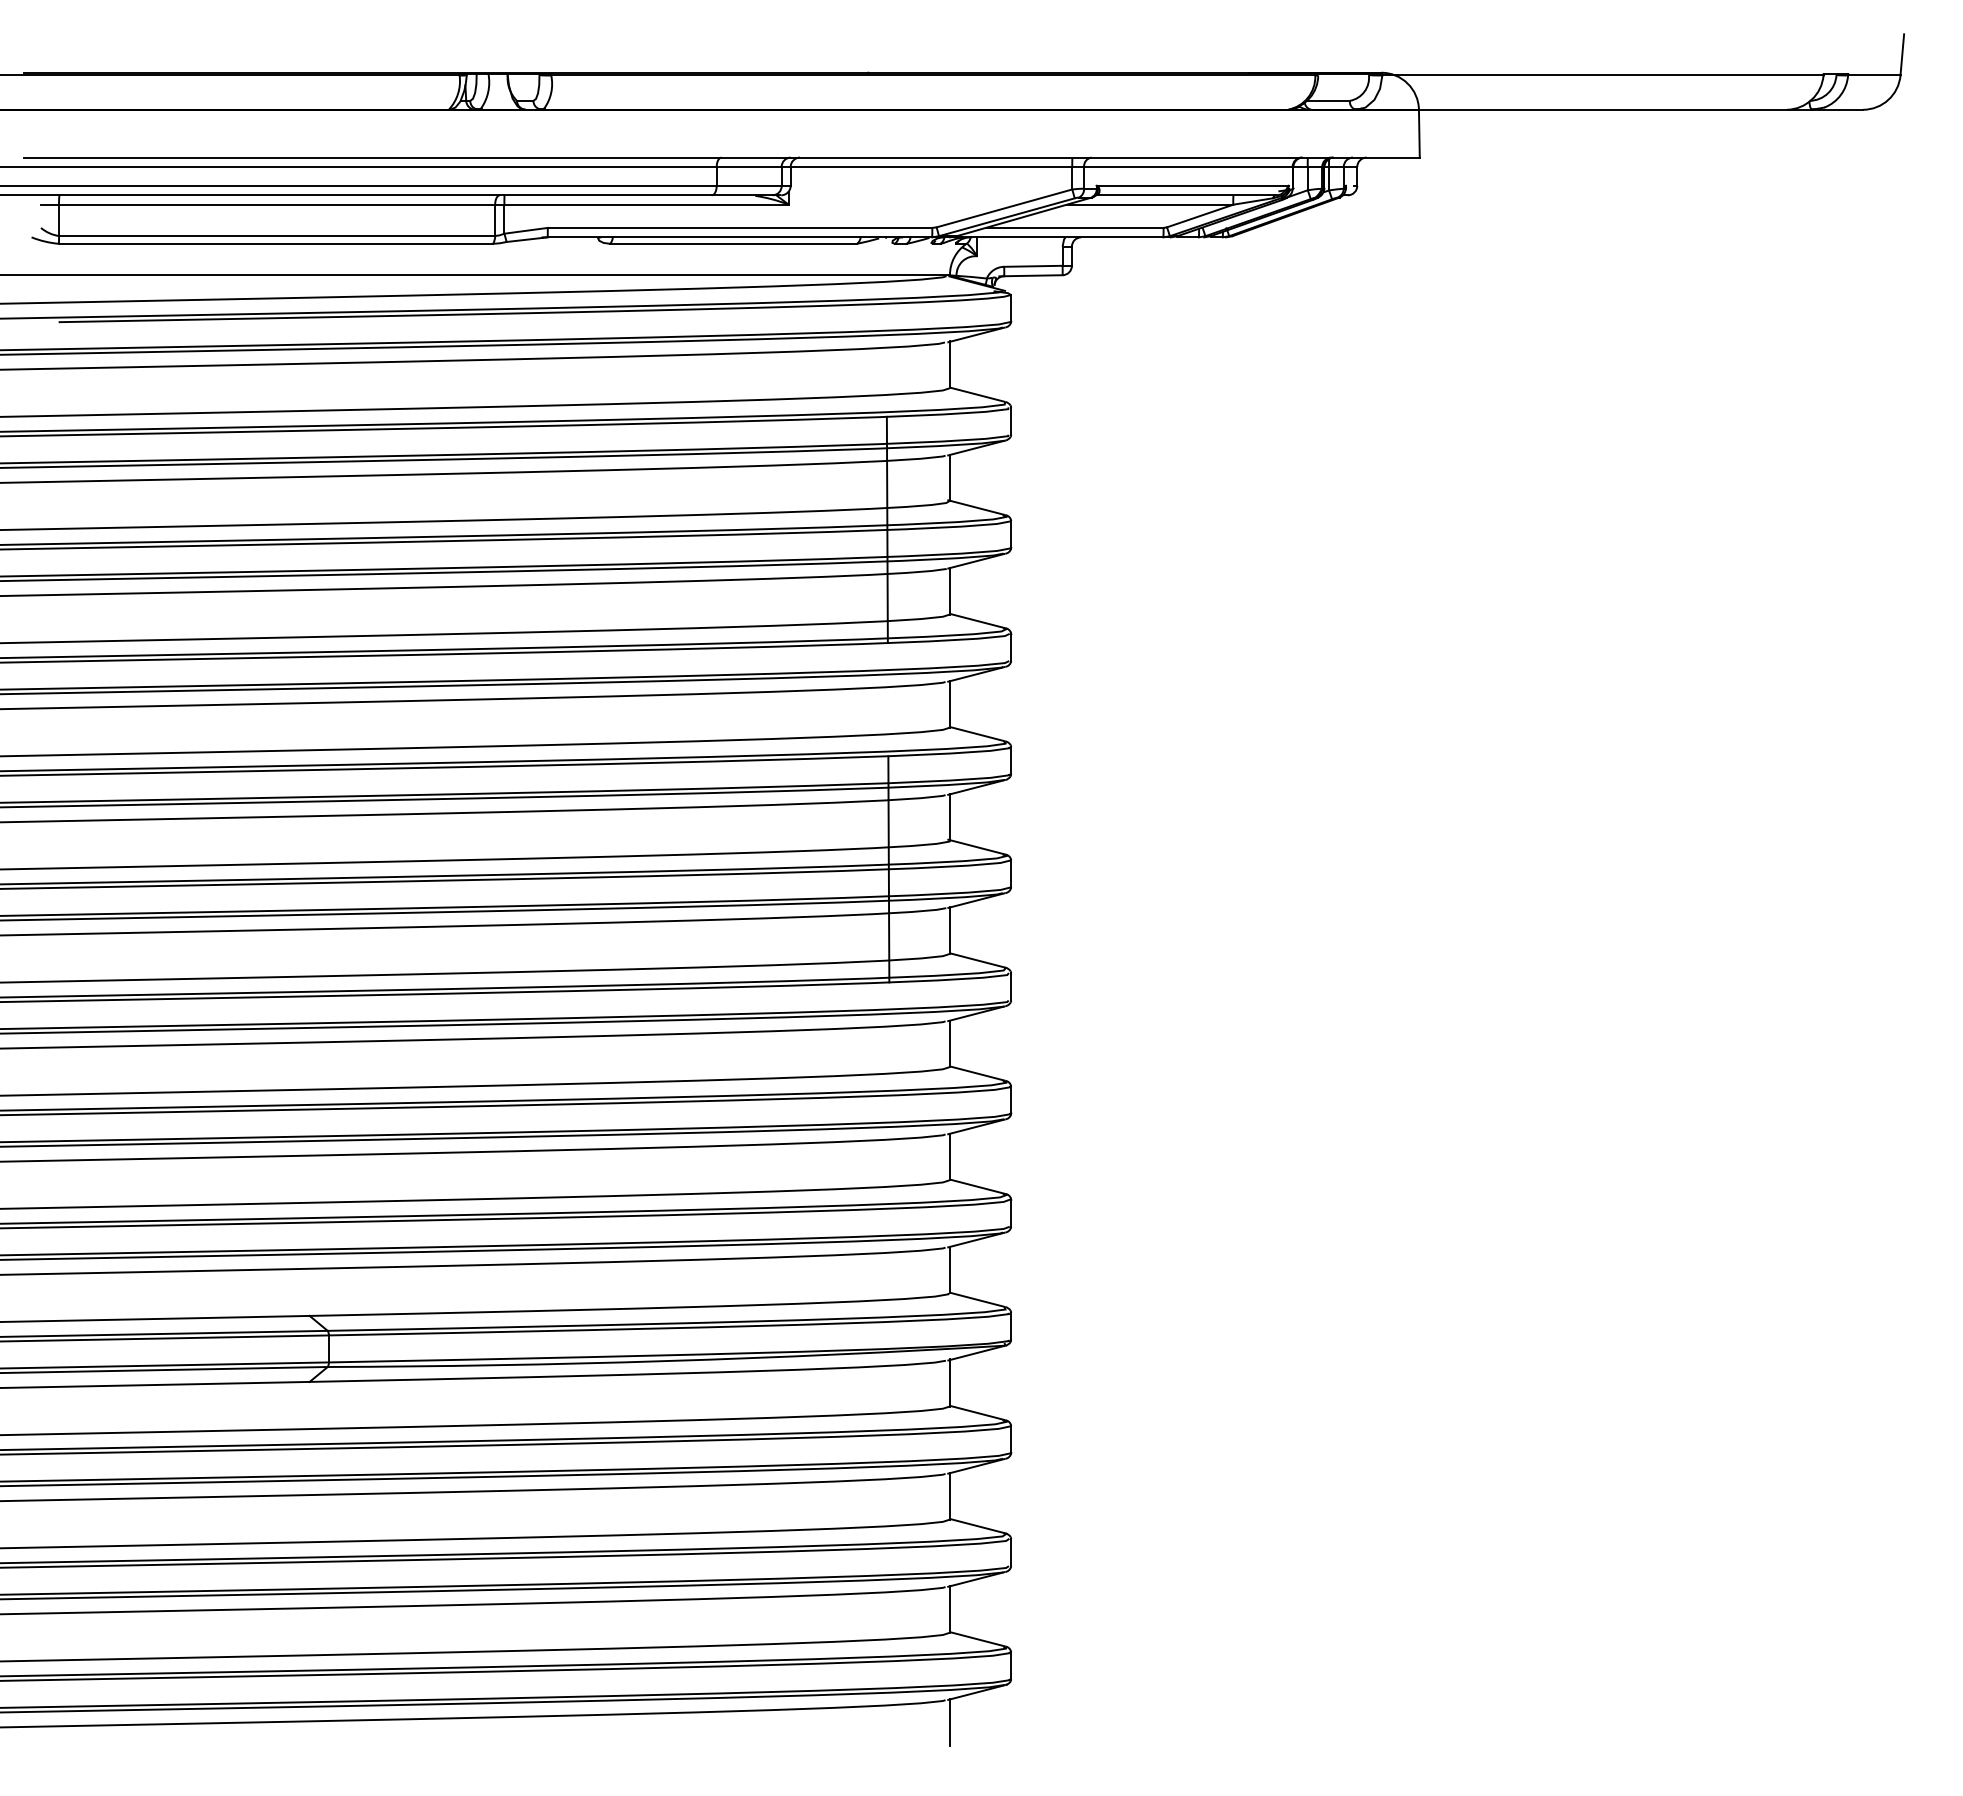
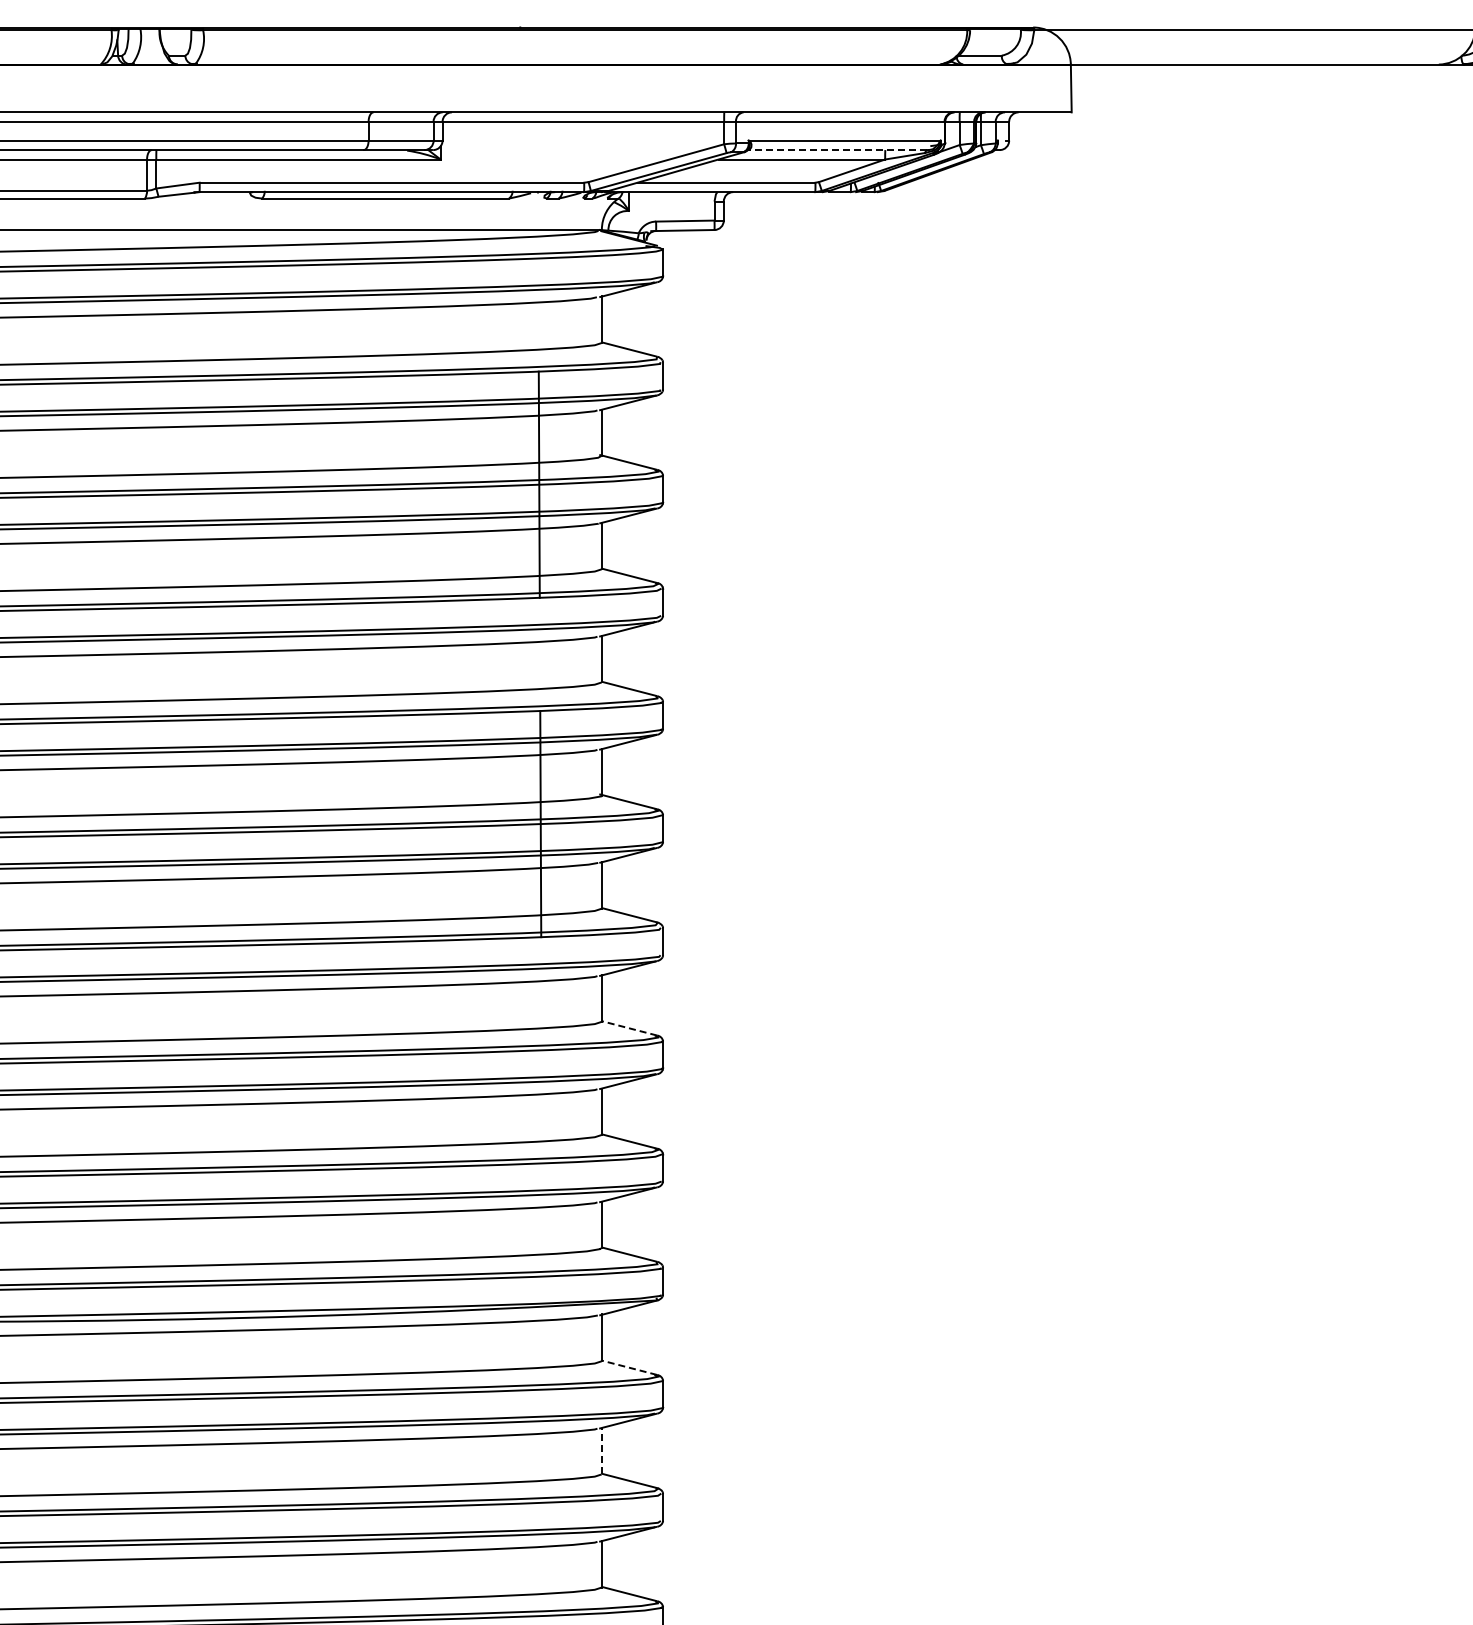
line: (1184, 195) -> (836, 150), solid -> dashed
line: (976, 1073) -> (628, 1028), solid -> dashed
line: (976, 1412) -> (628, 1367), solid -> dashed
line: (949, 1495) -> (601, 1450), solid -> dashed

